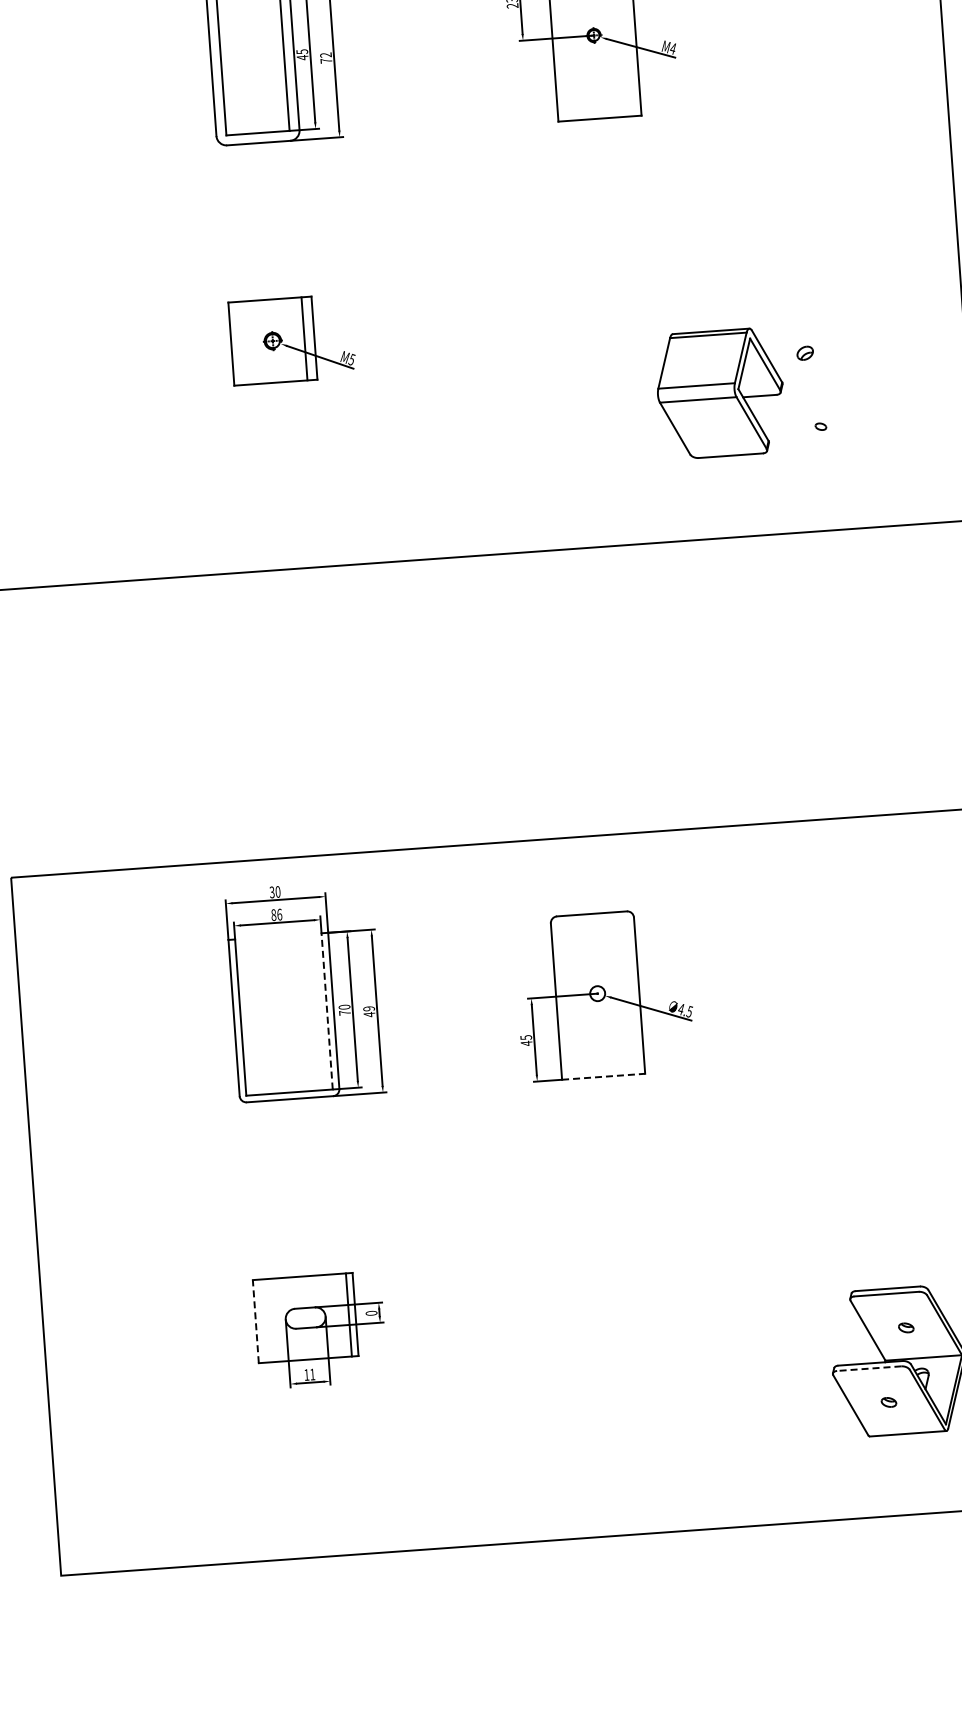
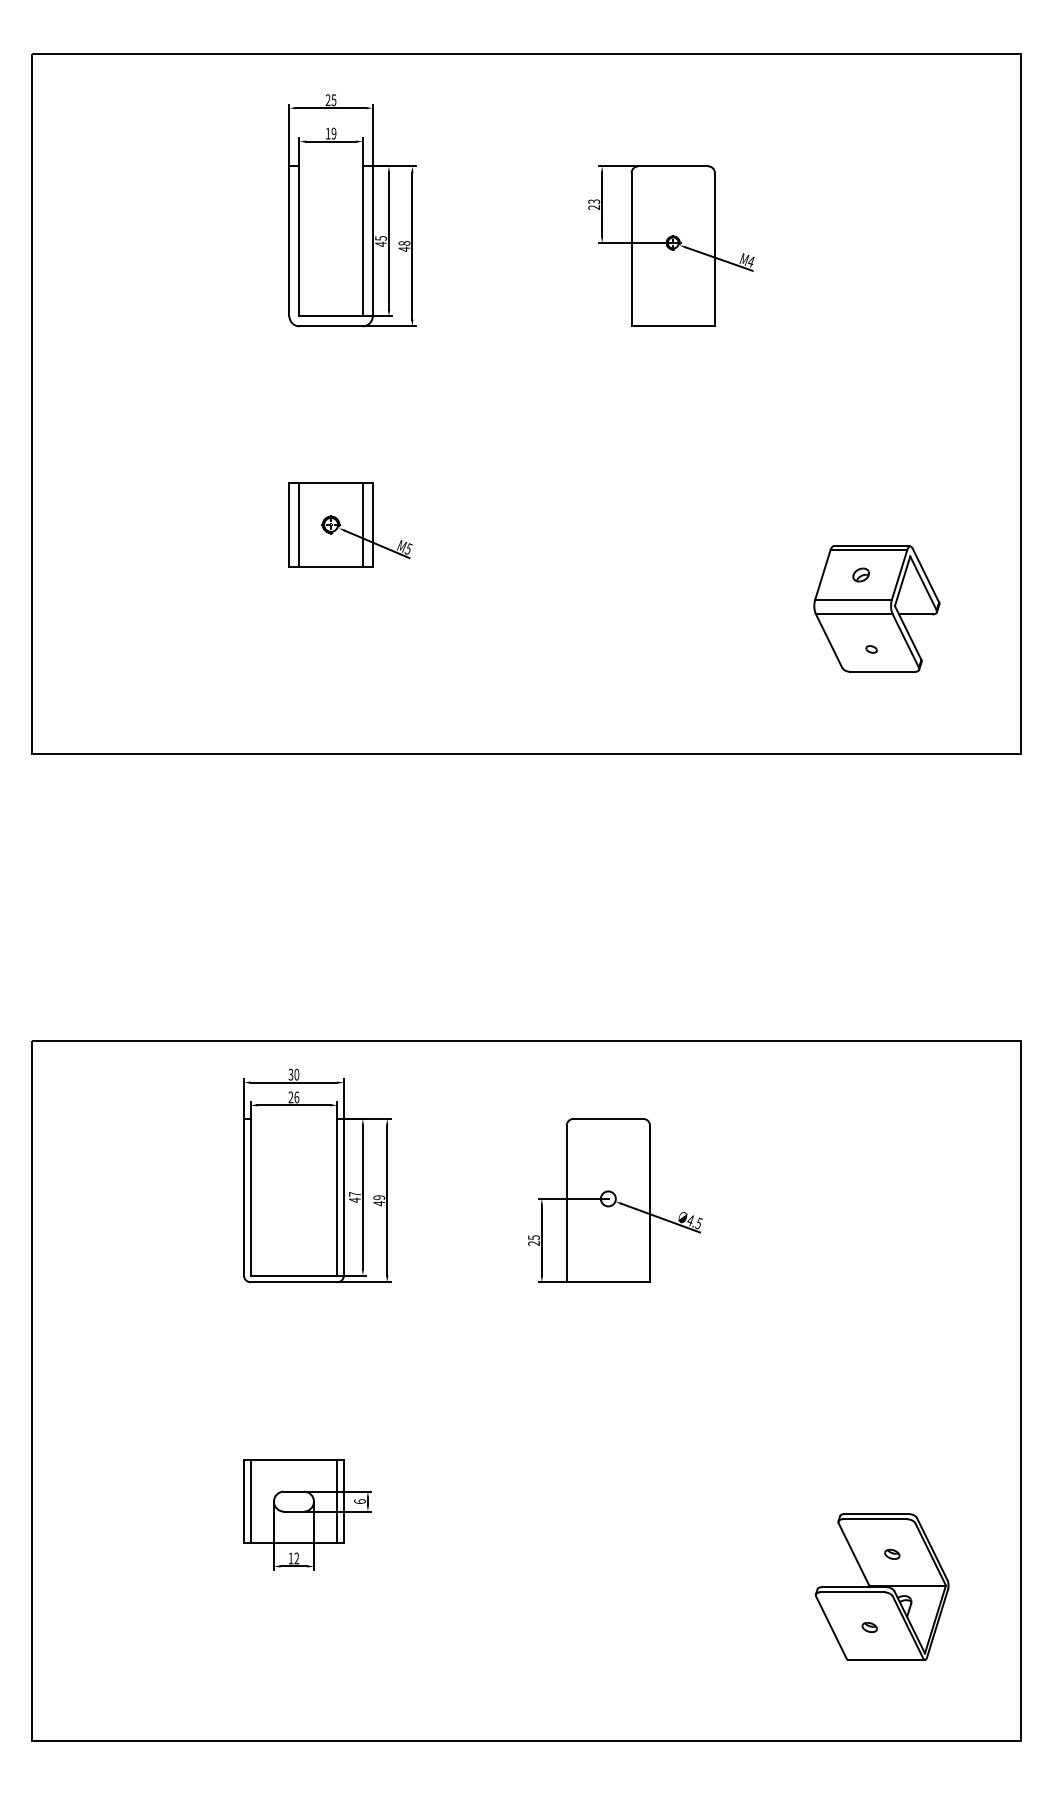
text: (326, 58) -> (404, 246), 72 -> 48
line: (241, 343) -> (299, 524), added
part: (720, 392) -> (876, 608), moved
text: (273, 915) -> (290, 1097), 86 -> 26
line: (327, 1010) -> (337, 1196), dashed -> solid
text: (344, 1010) -> (354, 1197), 70 -> 47
text: (526, 1043) -> (533, 1243), 45 -> 25
line: (603, 1077) -> (608, 1282), dashed -> solid
text: (371, 1313) -> (359, 1501), 0 -> 6
line: (255, 1321) -> (243, 1501), dashed -> solid
line: (262, 1321) -> (250, 1501), added
line: (868, 1368) -> (851, 1592), dashed -> solid
text: (312, 1374) -> (296, 1558), 11 -> 12

